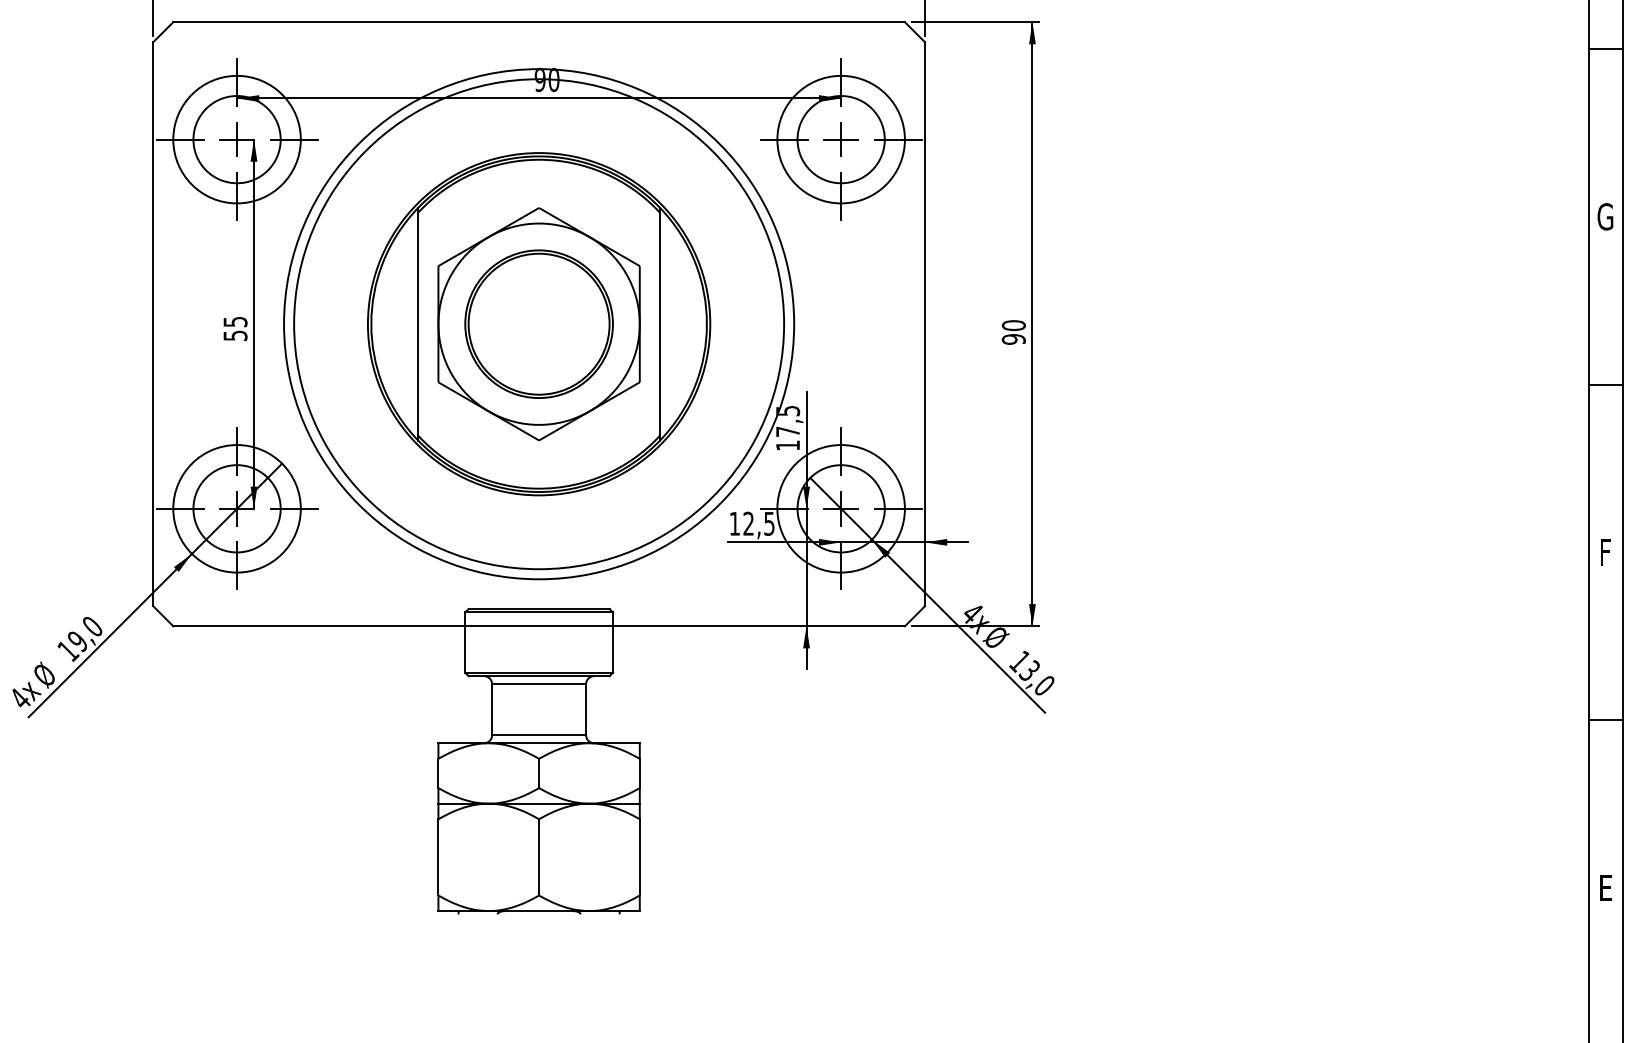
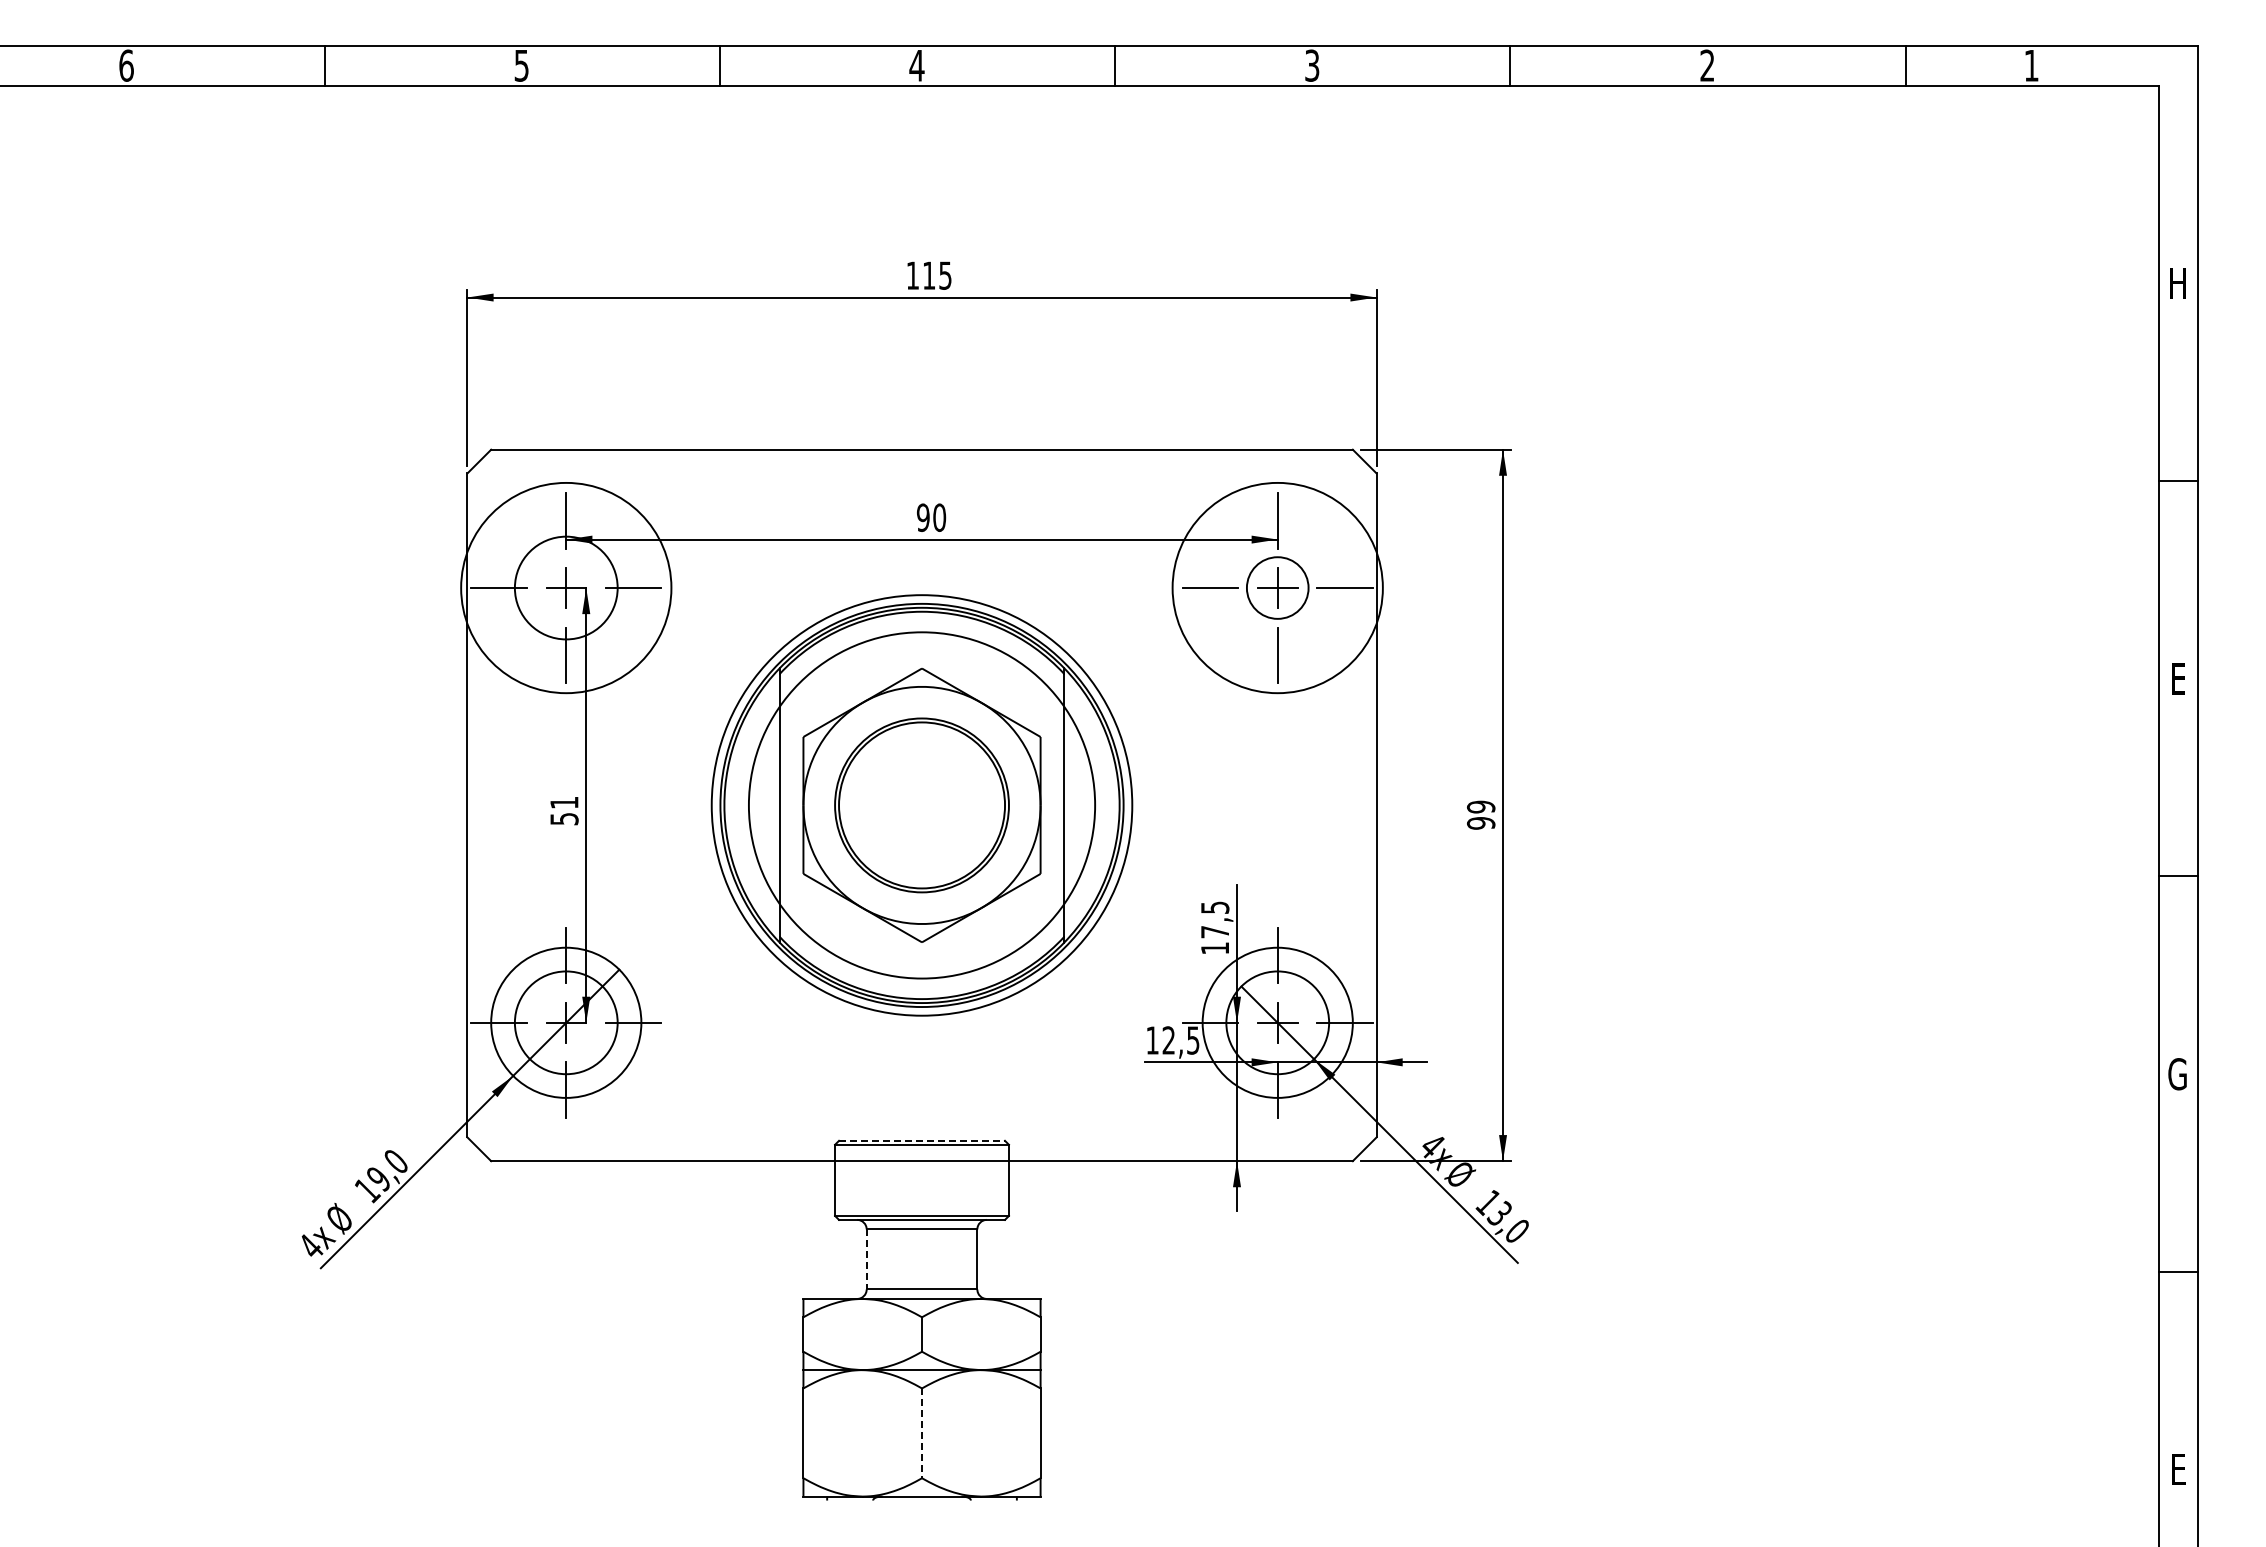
circle: (237, 139) -> (566, 587), size x1.4
circle: (840, 139) -> (1277, 587), size x0.6
circle: (840, 139) -> (1277, 587), size x1.4
text: (1605, 216) -> (2177, 678), G -> E
text: (235, 321) -> (564, 802), 55 -> 51
circle: (538, 323) -> (921, 804), size x0.6
circle: (538, 324) -> (921, 805), size x0.7
text: (1014, 325) -> (1481, 806), 90 -> 99
text: (1605, 552) -> (2177, 1074), F -> G
line: (539, 608) -> (922, 1140), solid -> dashed
line: (491, 709) -> (866, 1259), solid -> dashed
line: (539, 857) -> (922, 1433), solid -> dashed

